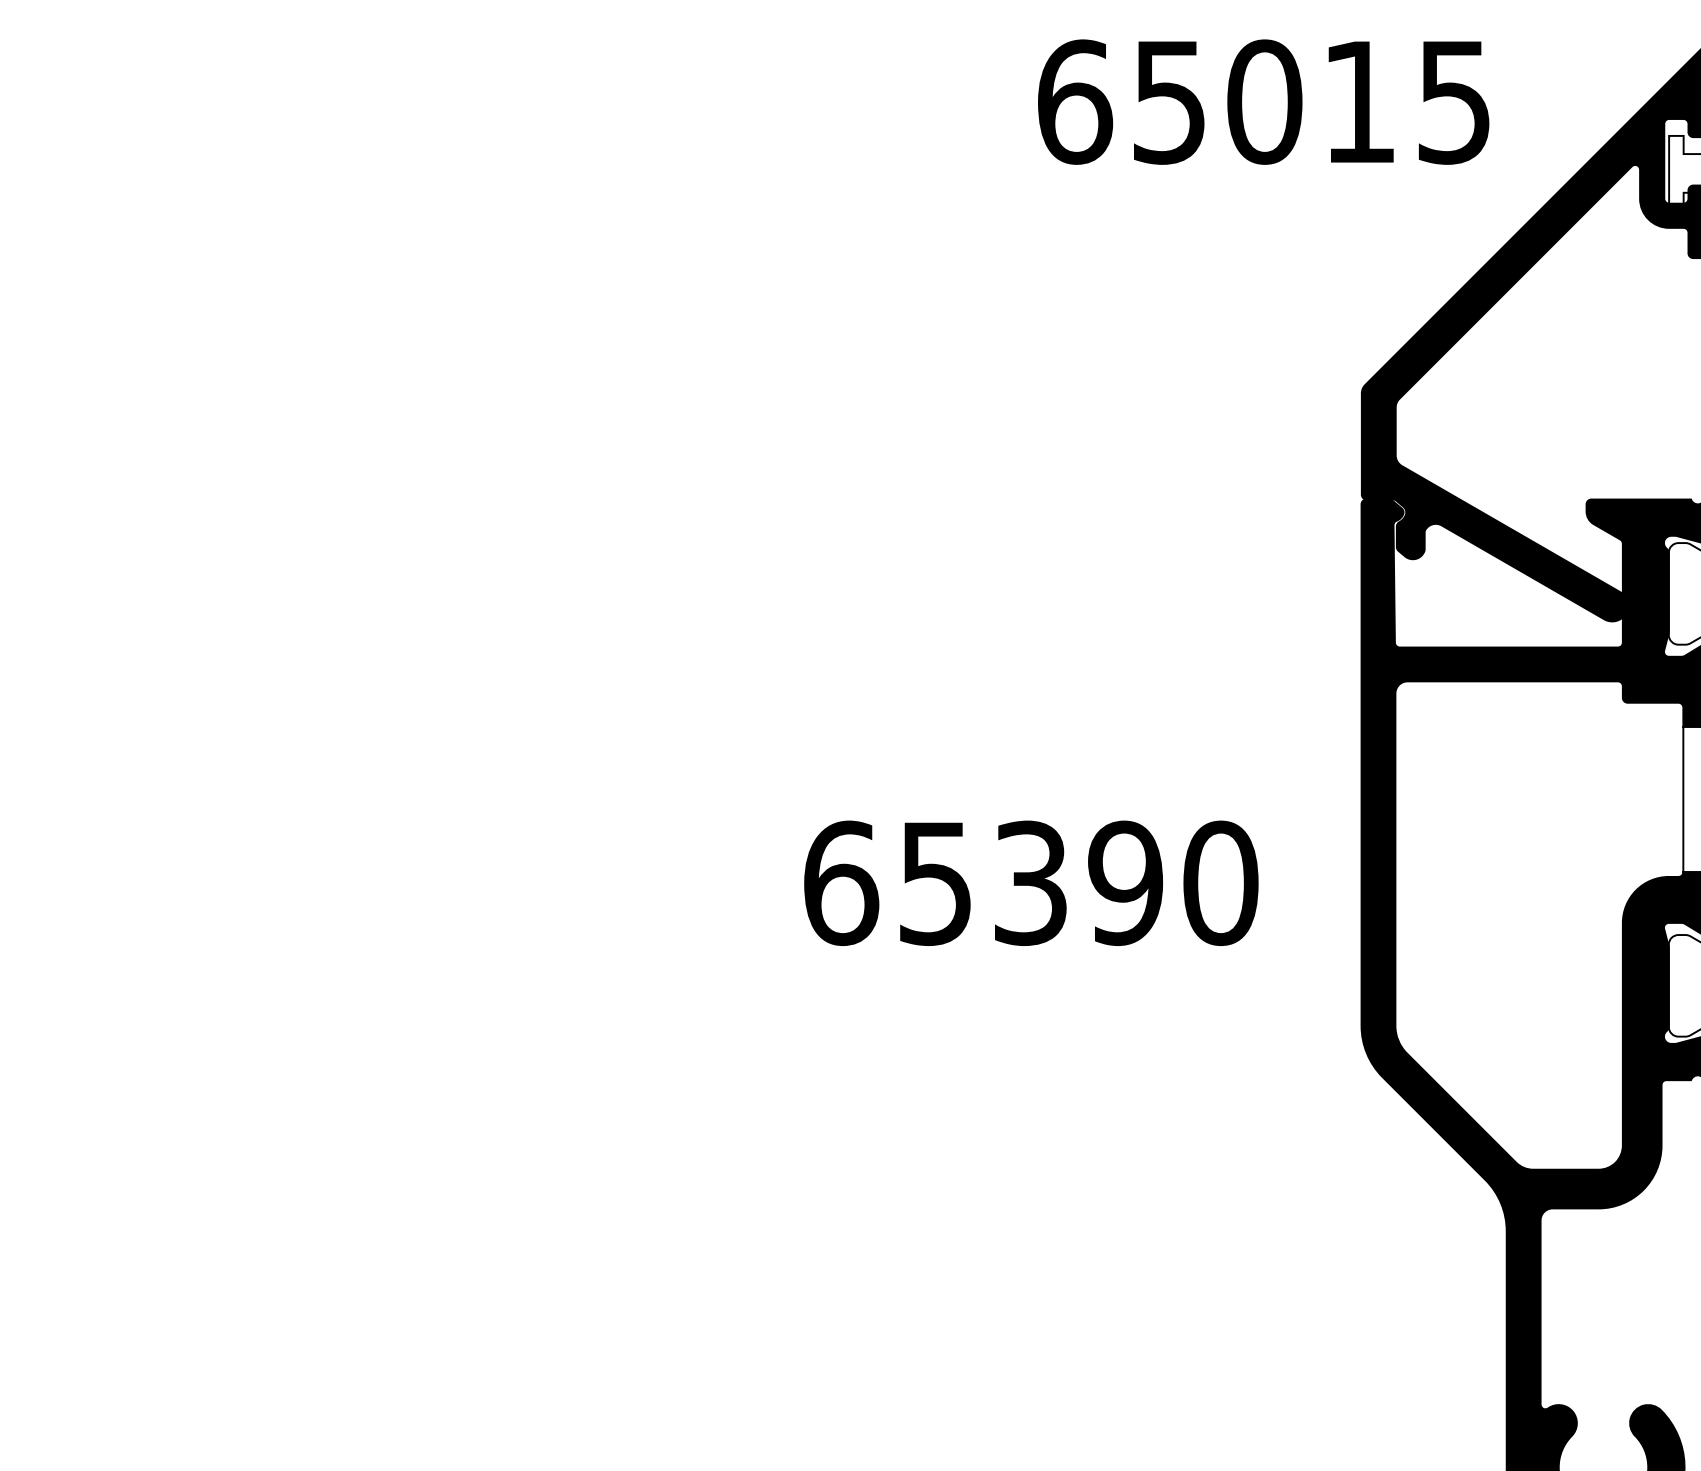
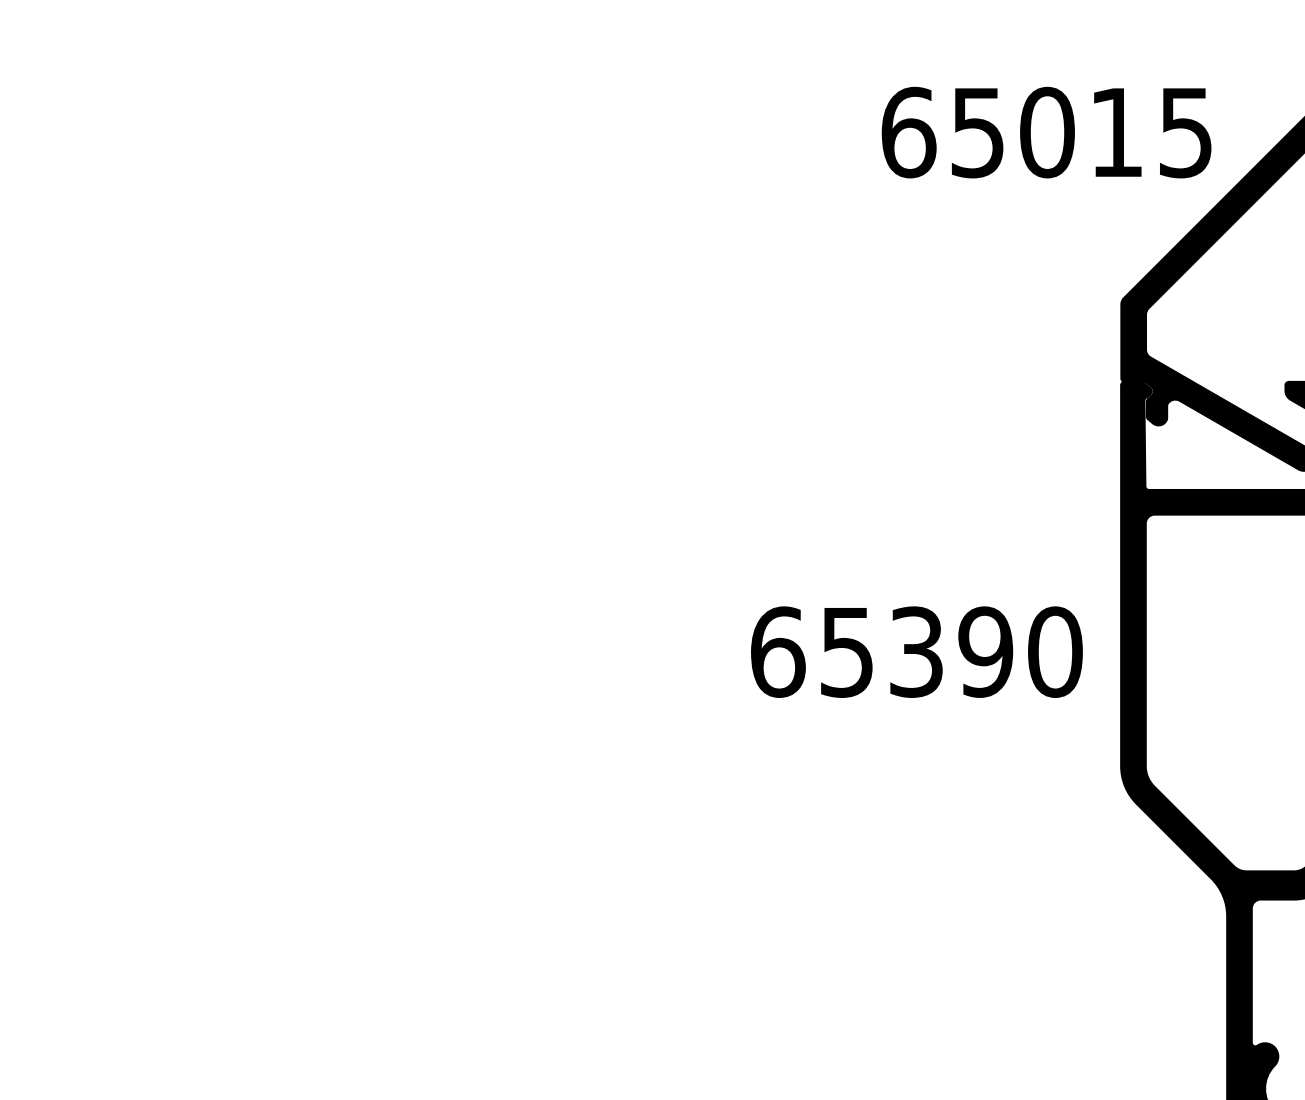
text: (1263, 101) -> (1046, 132), moved
text: (1030, 882) -> (916, 651), moved

